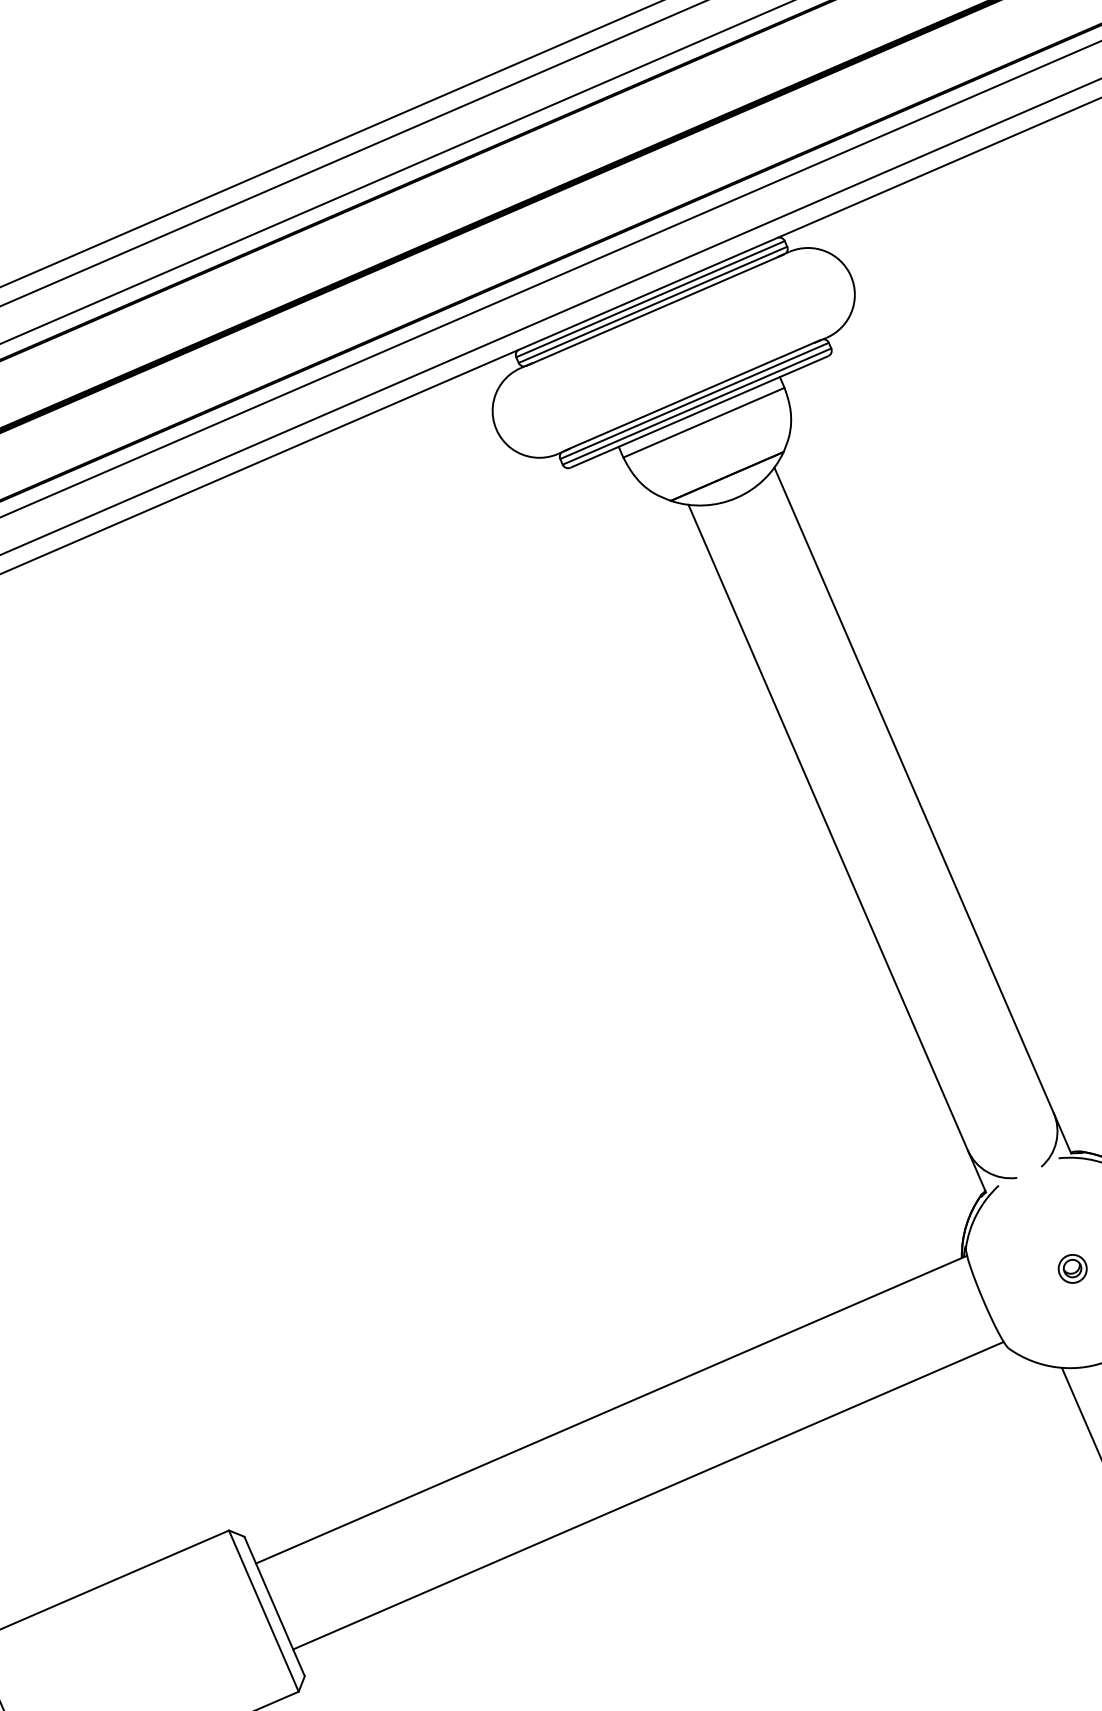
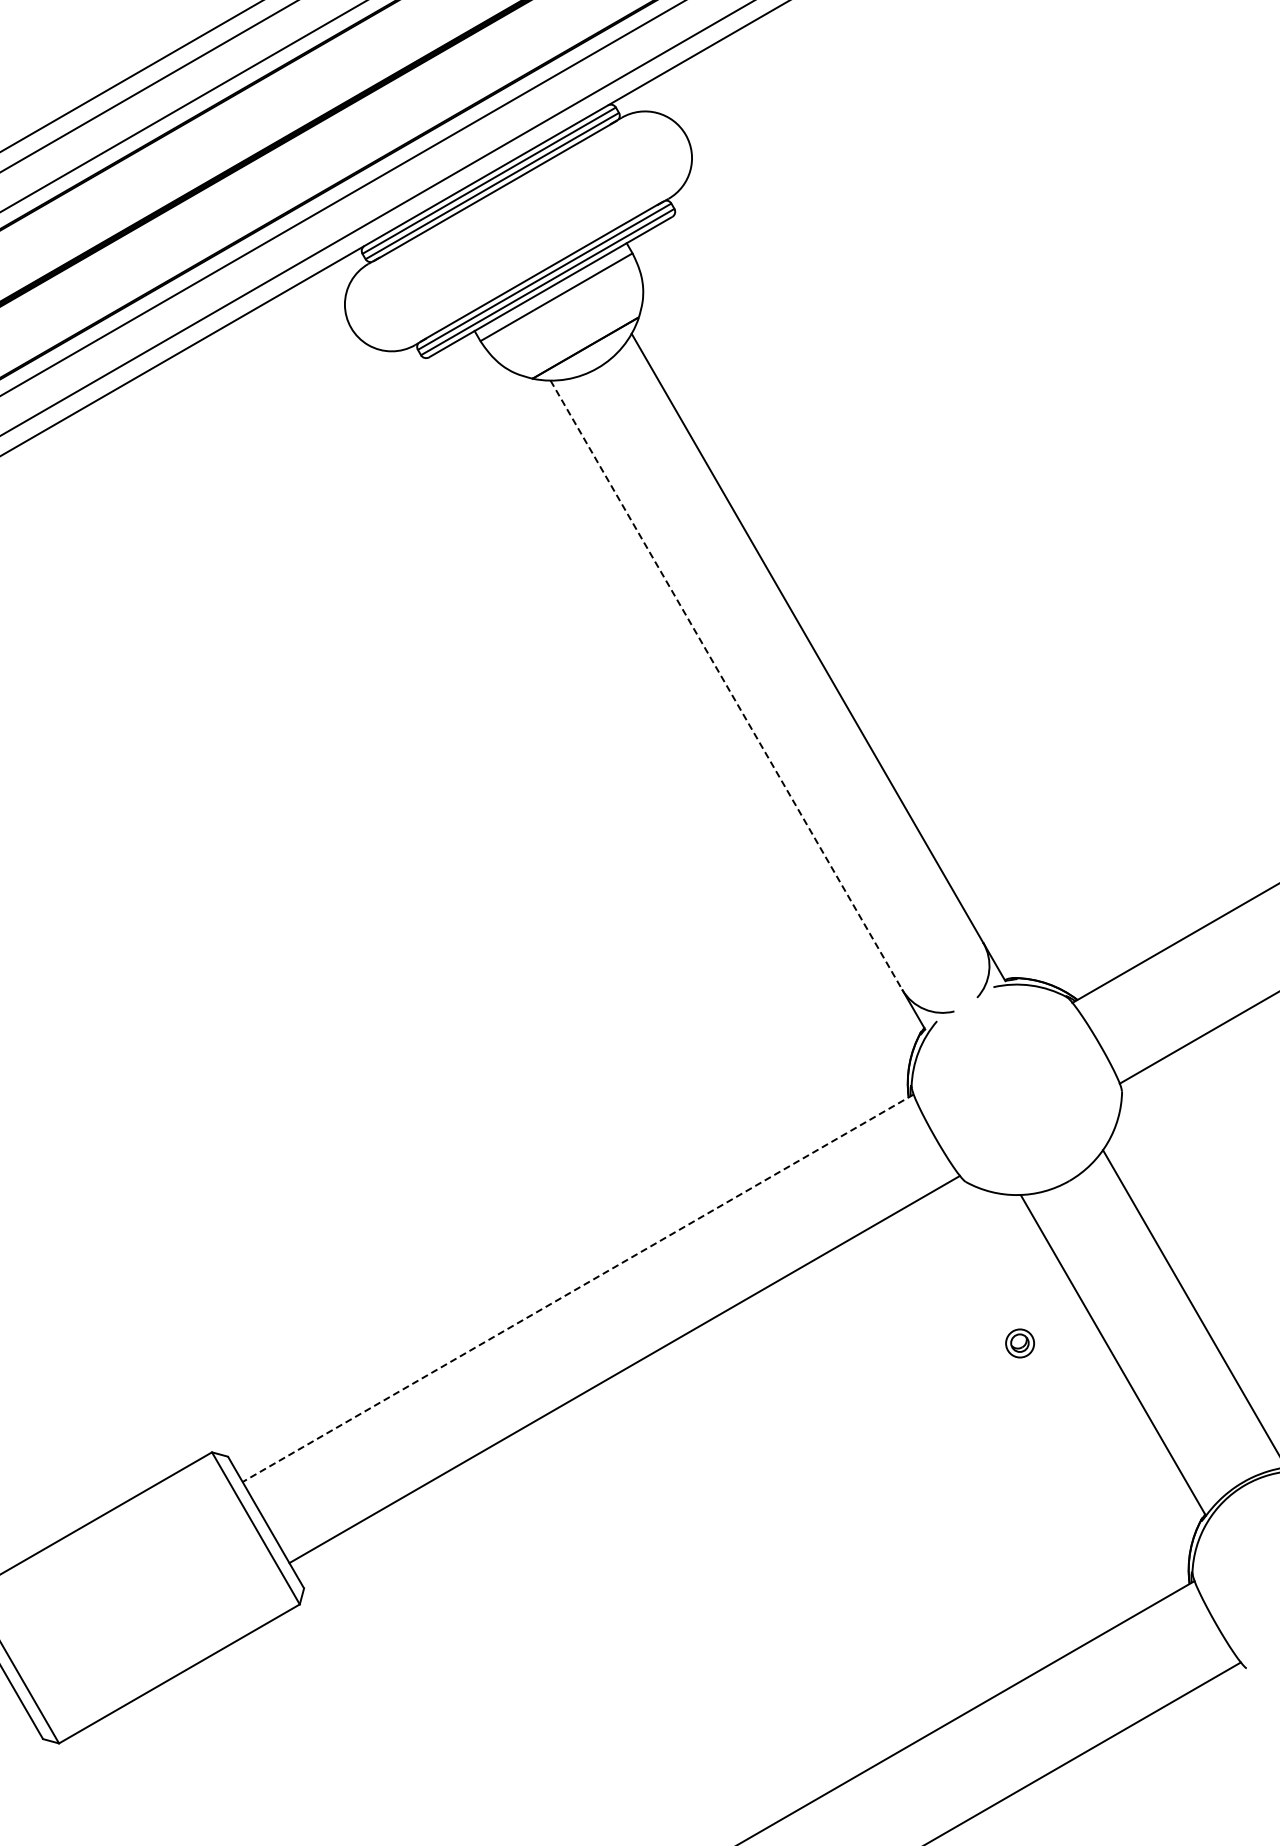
line: (828, 827) -> (726, 685), solid -> dashed
part: (1072, 1268) -> (1019, 1343), moved
line: (610, 1409) -> (577, 1288), solid -> dashed

